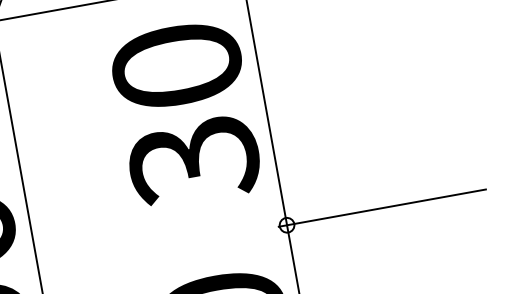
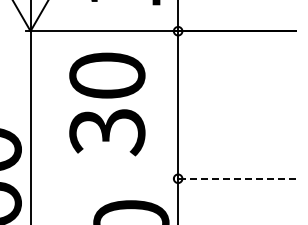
text: (185, 114) -> (107, 104), moved
line: (381, 207) -> (234, 178), solid -> dashed

